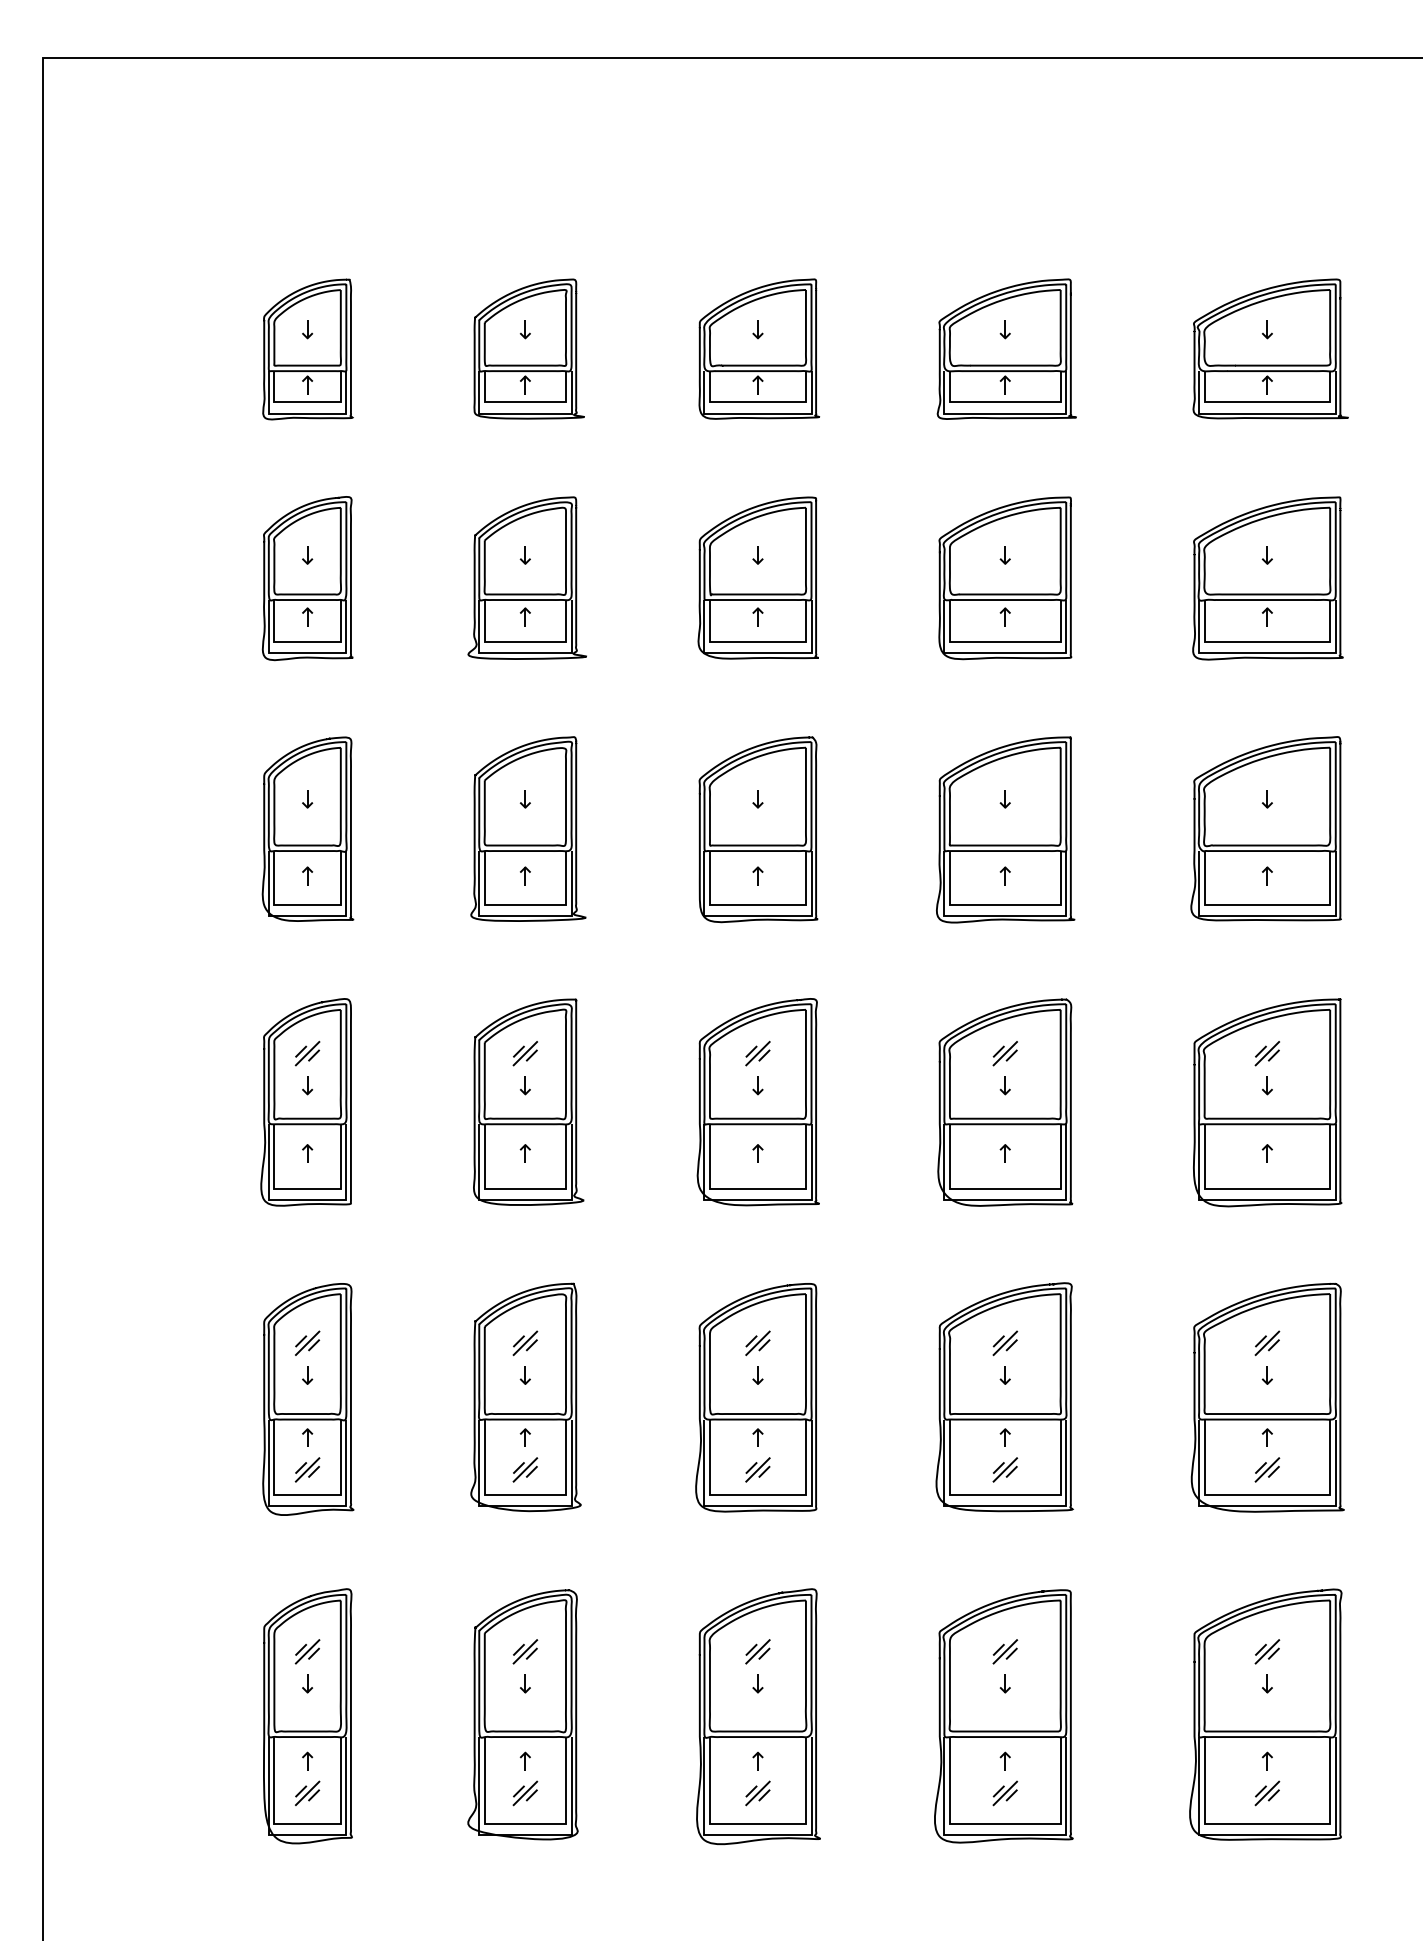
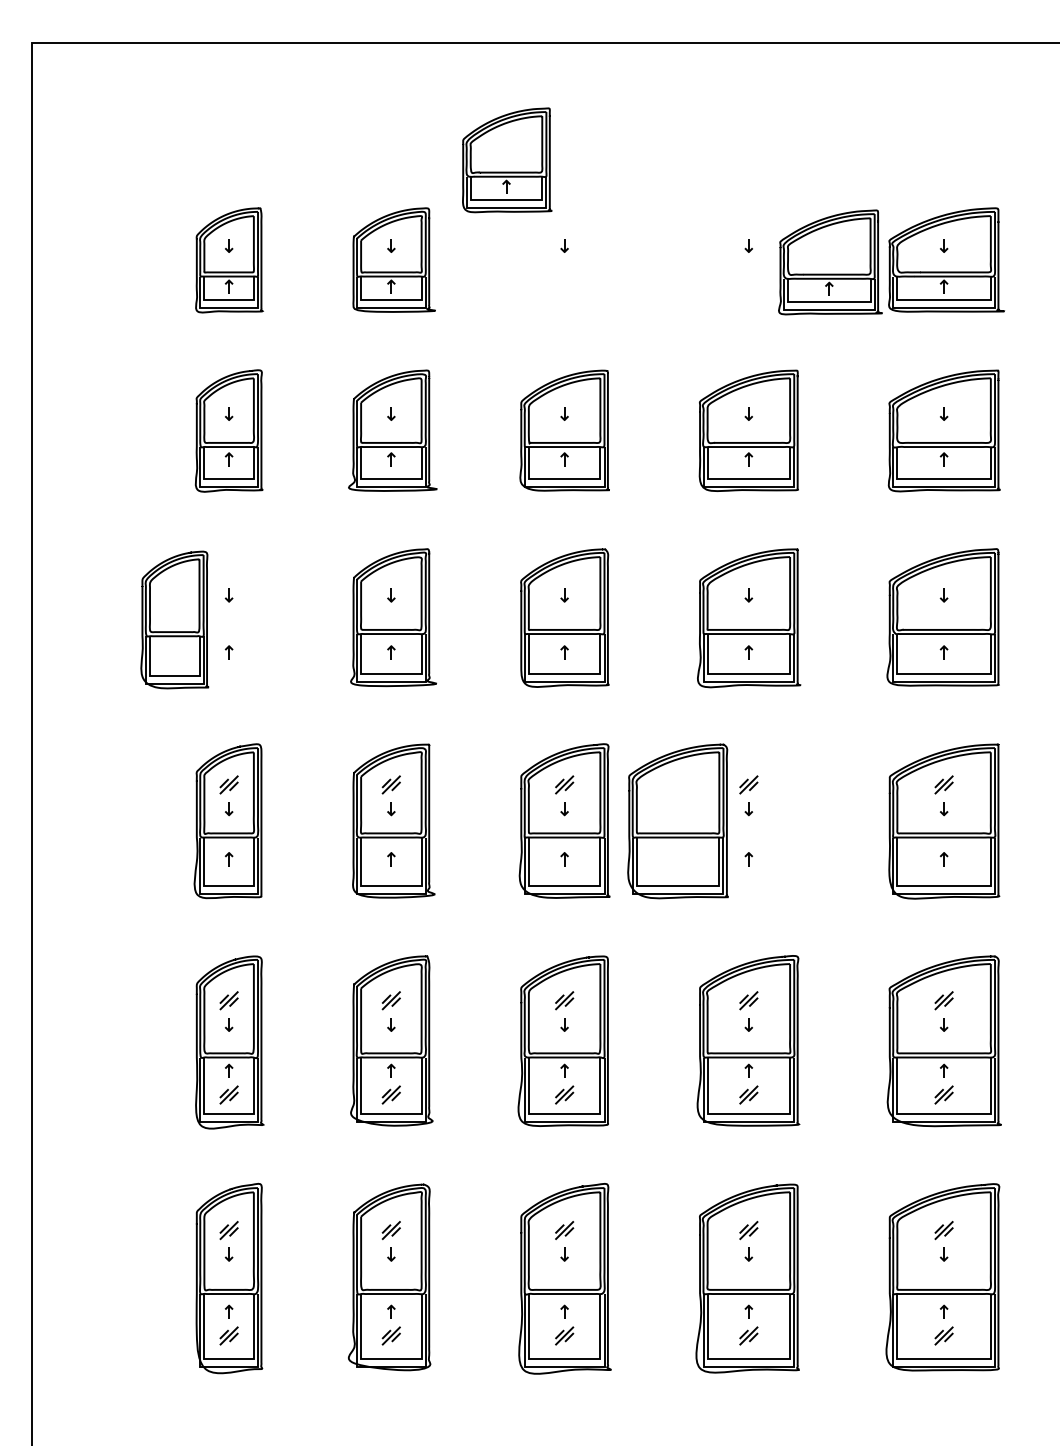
part: (759, 348) -> (507, 159), moved
part: (1006, 348) -> (830, 261), moved
part: (307, 828) -> (174, 619), moved
part: (1005, 1102) -> (678, 821), moved

